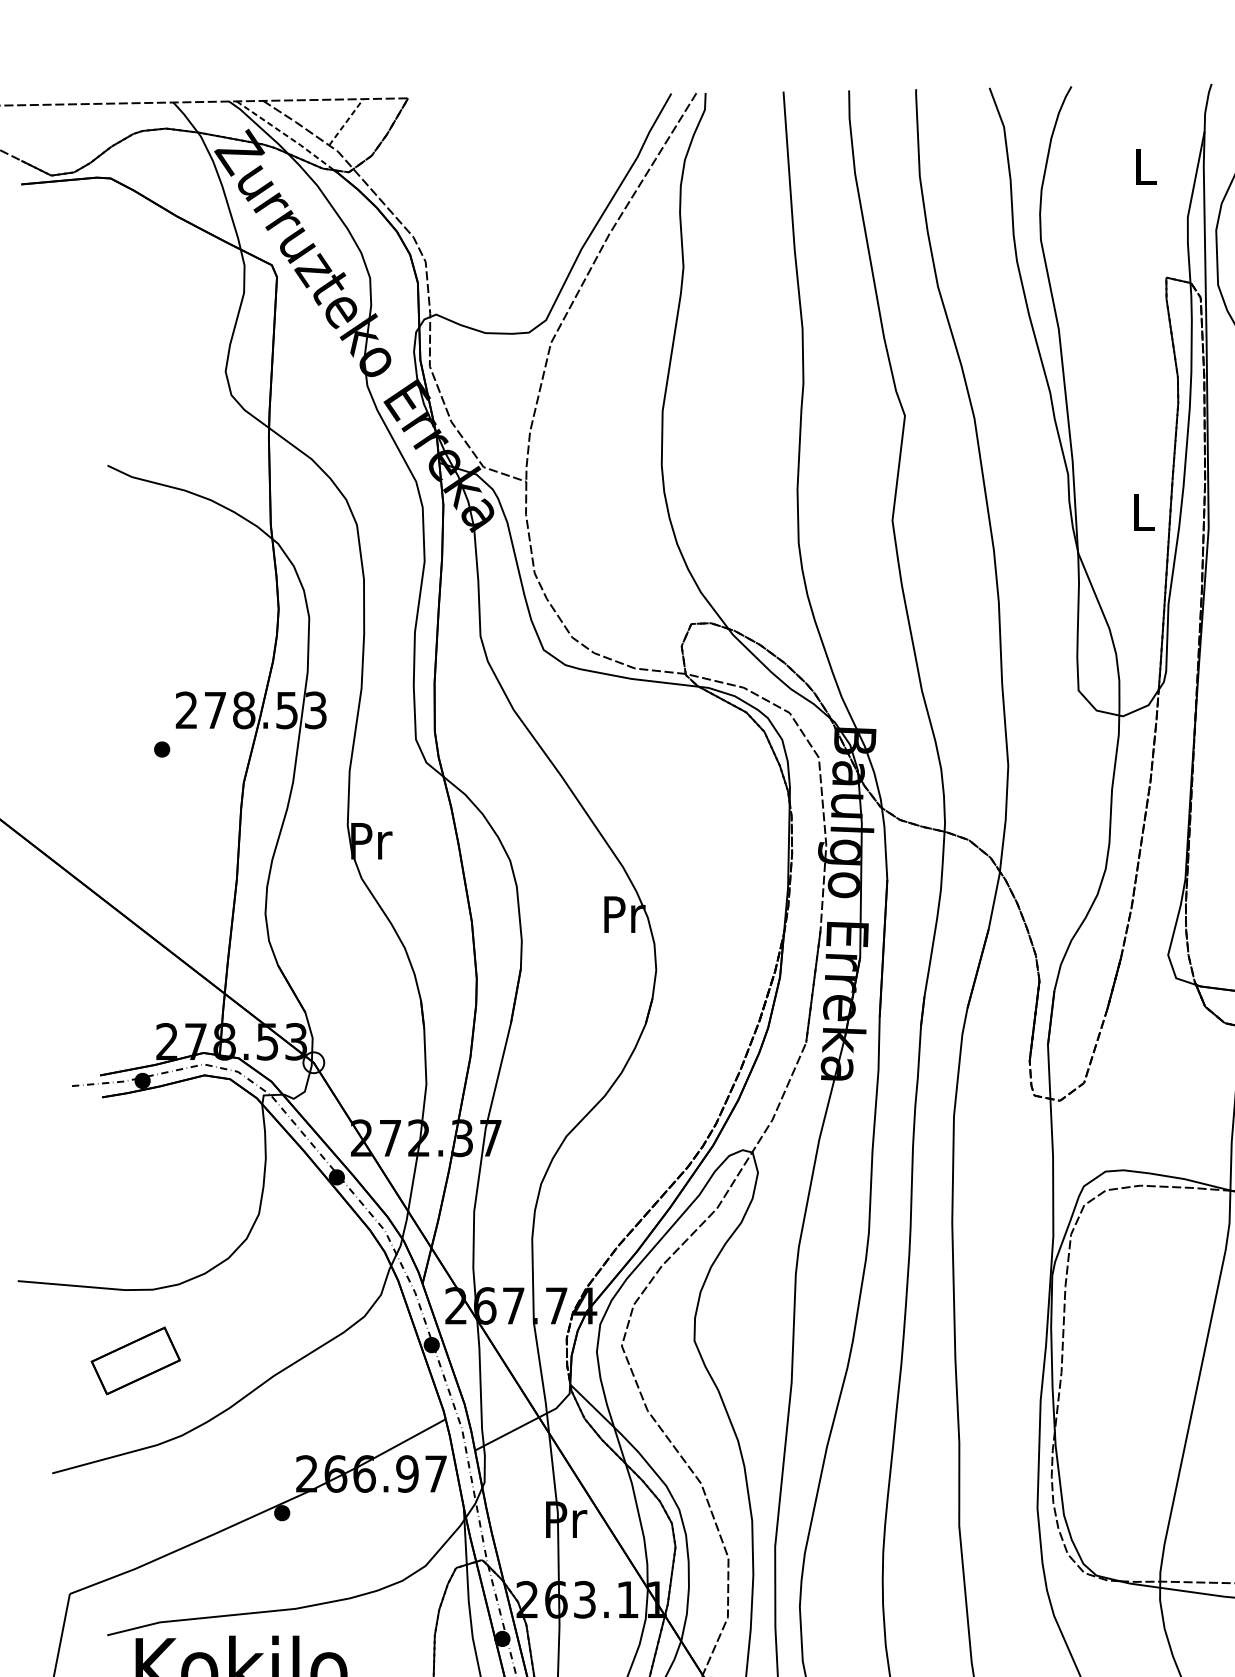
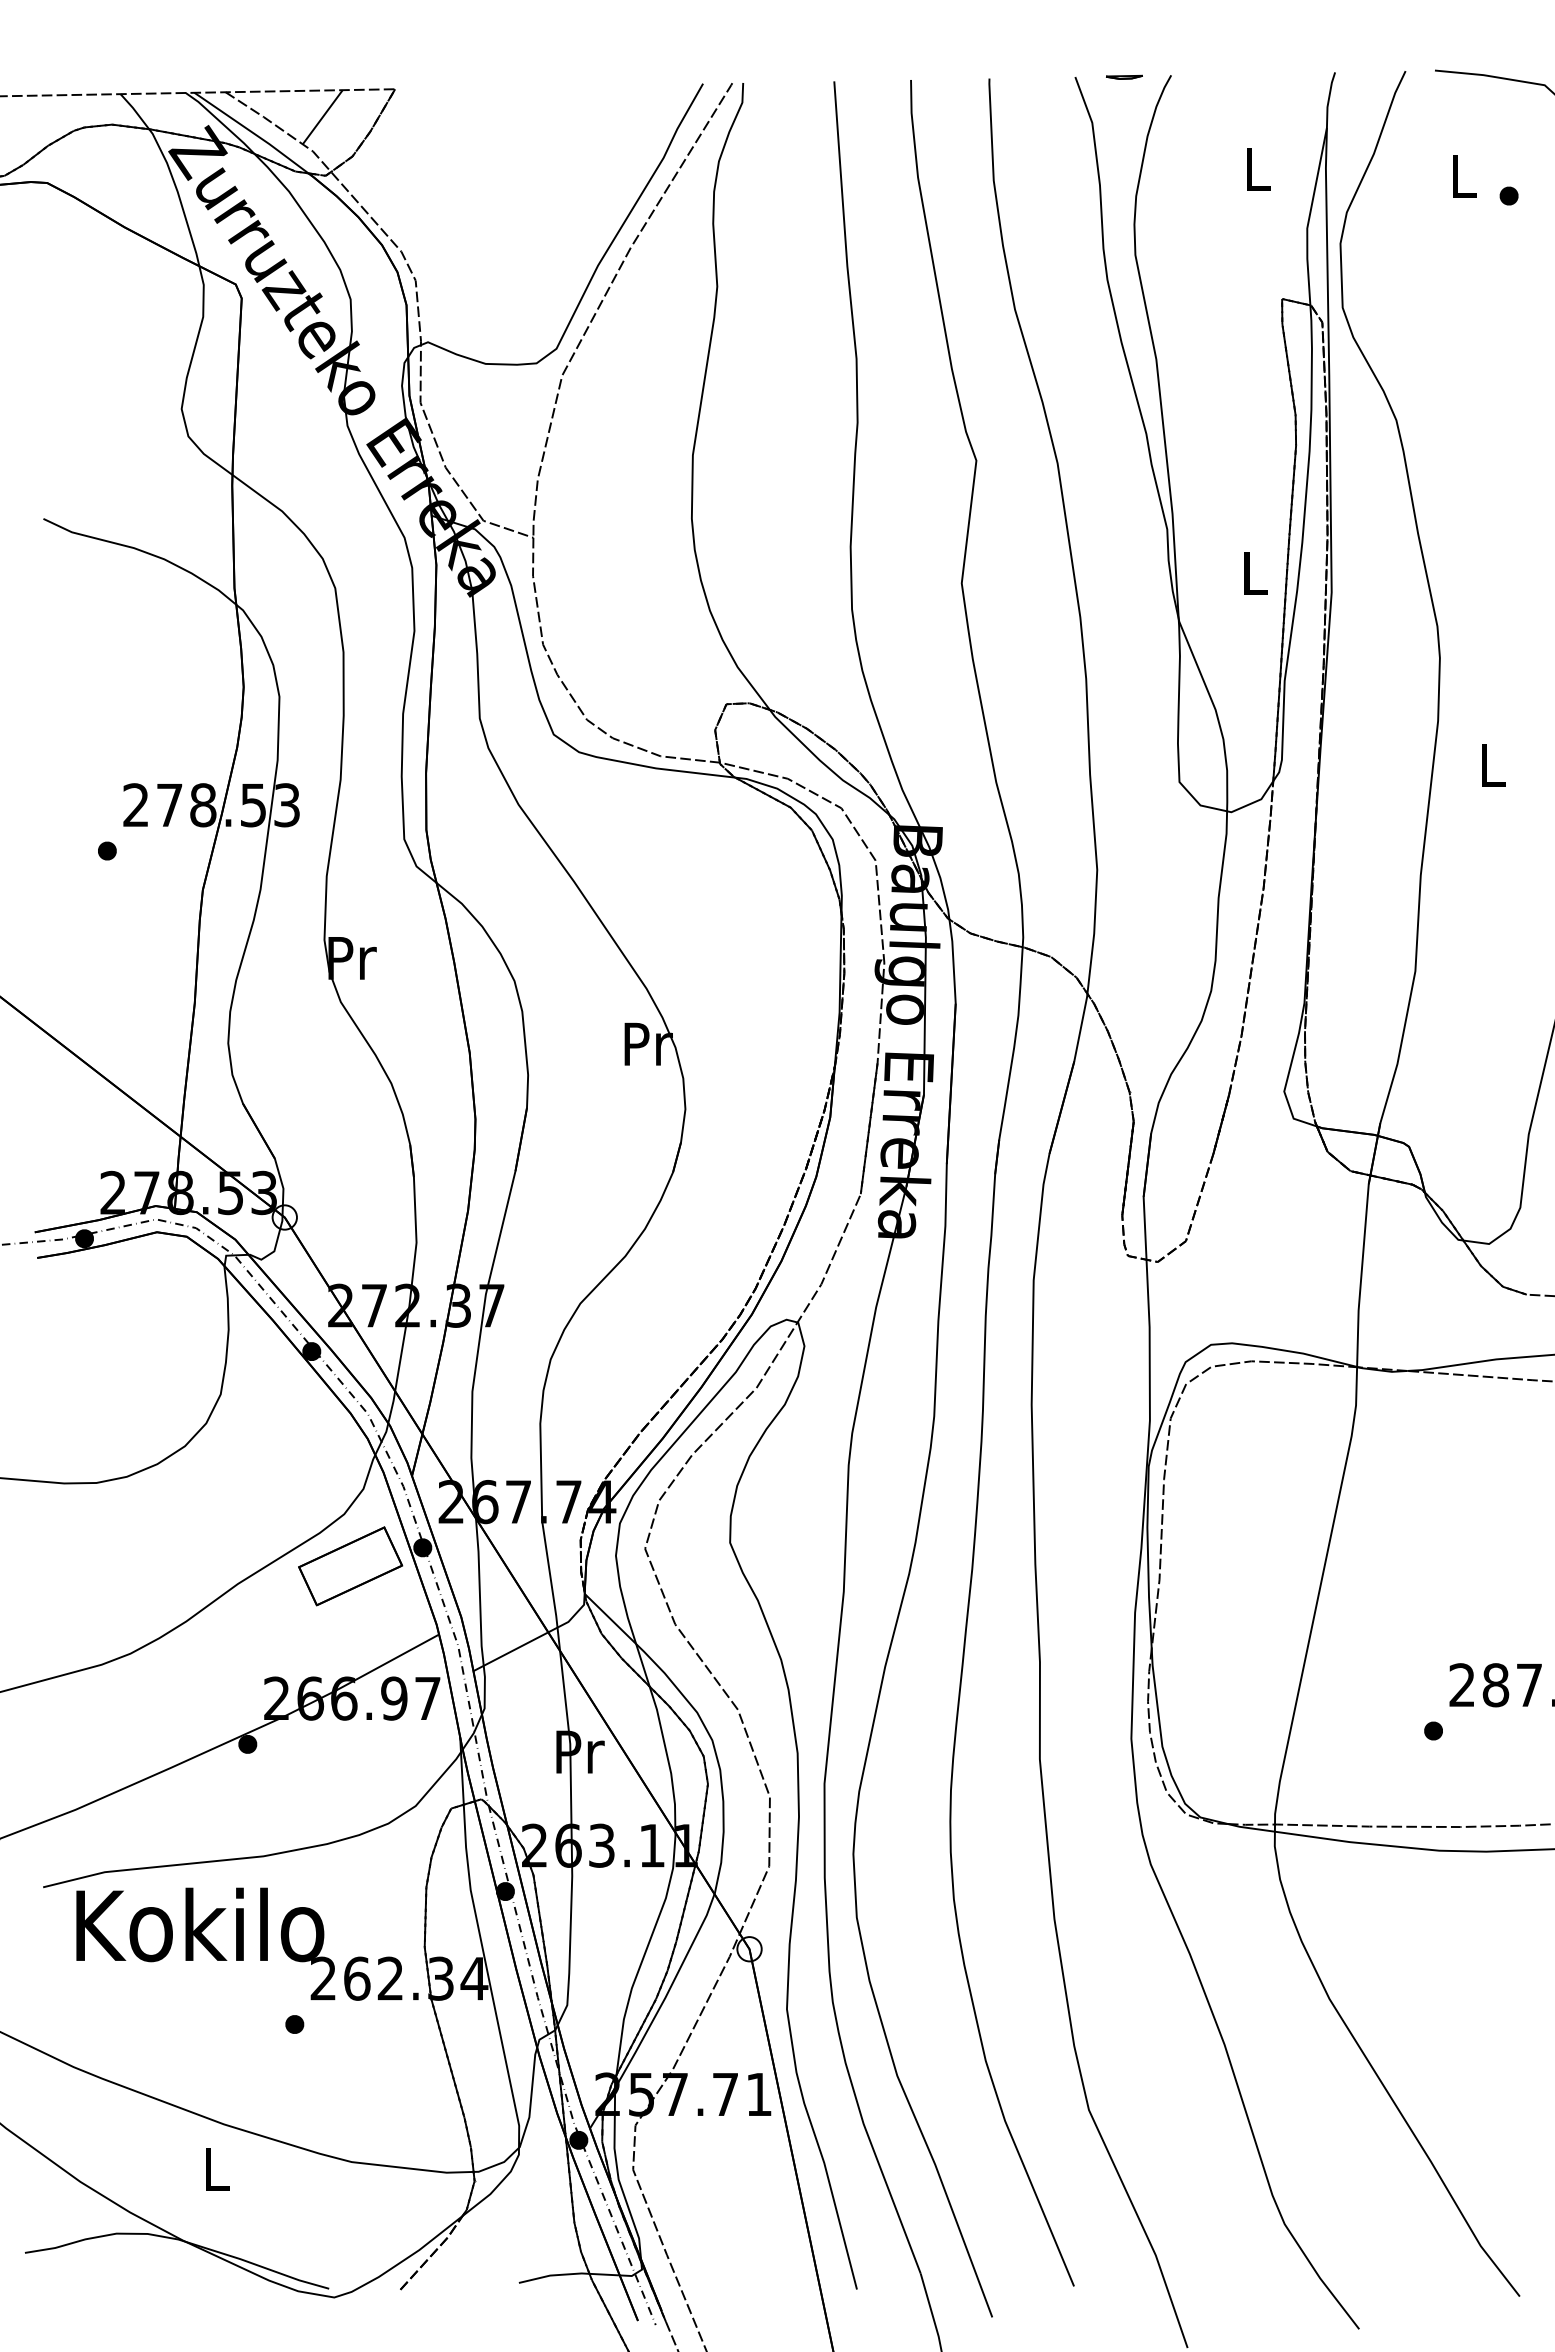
part: (1031, 87) -> (1124, 76), added
line: (346, 122) -> (322, 117), dashed -> solid
line: (286, 135) -> (252, 132), dashed -> solid
part: (135, 1361) -> (350, 1566), moved

